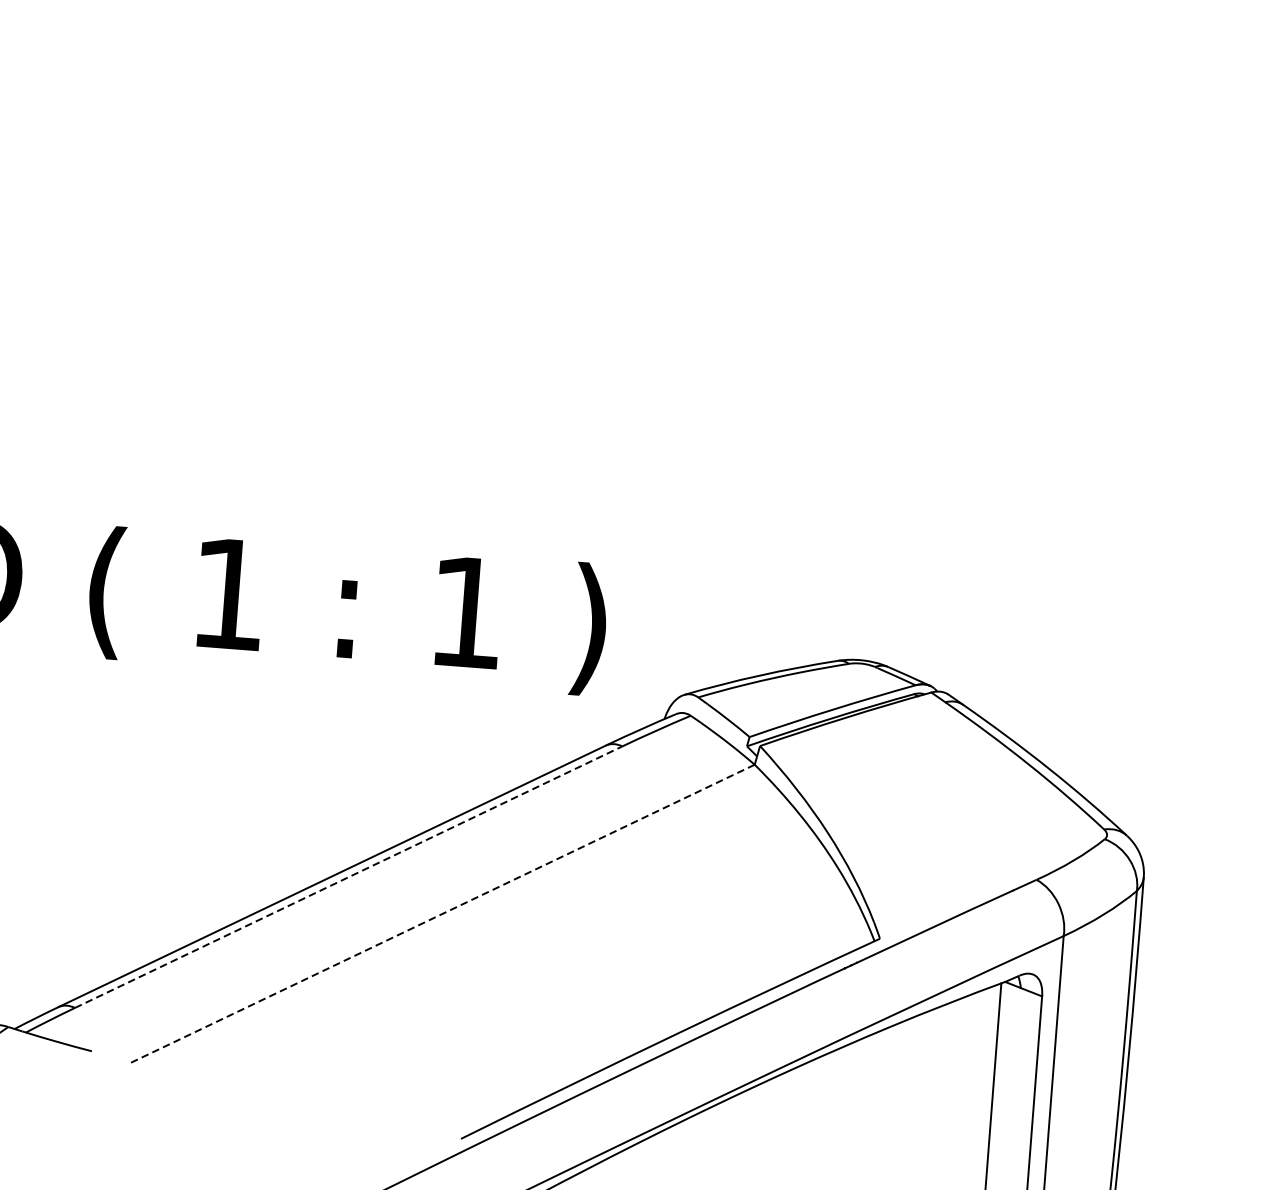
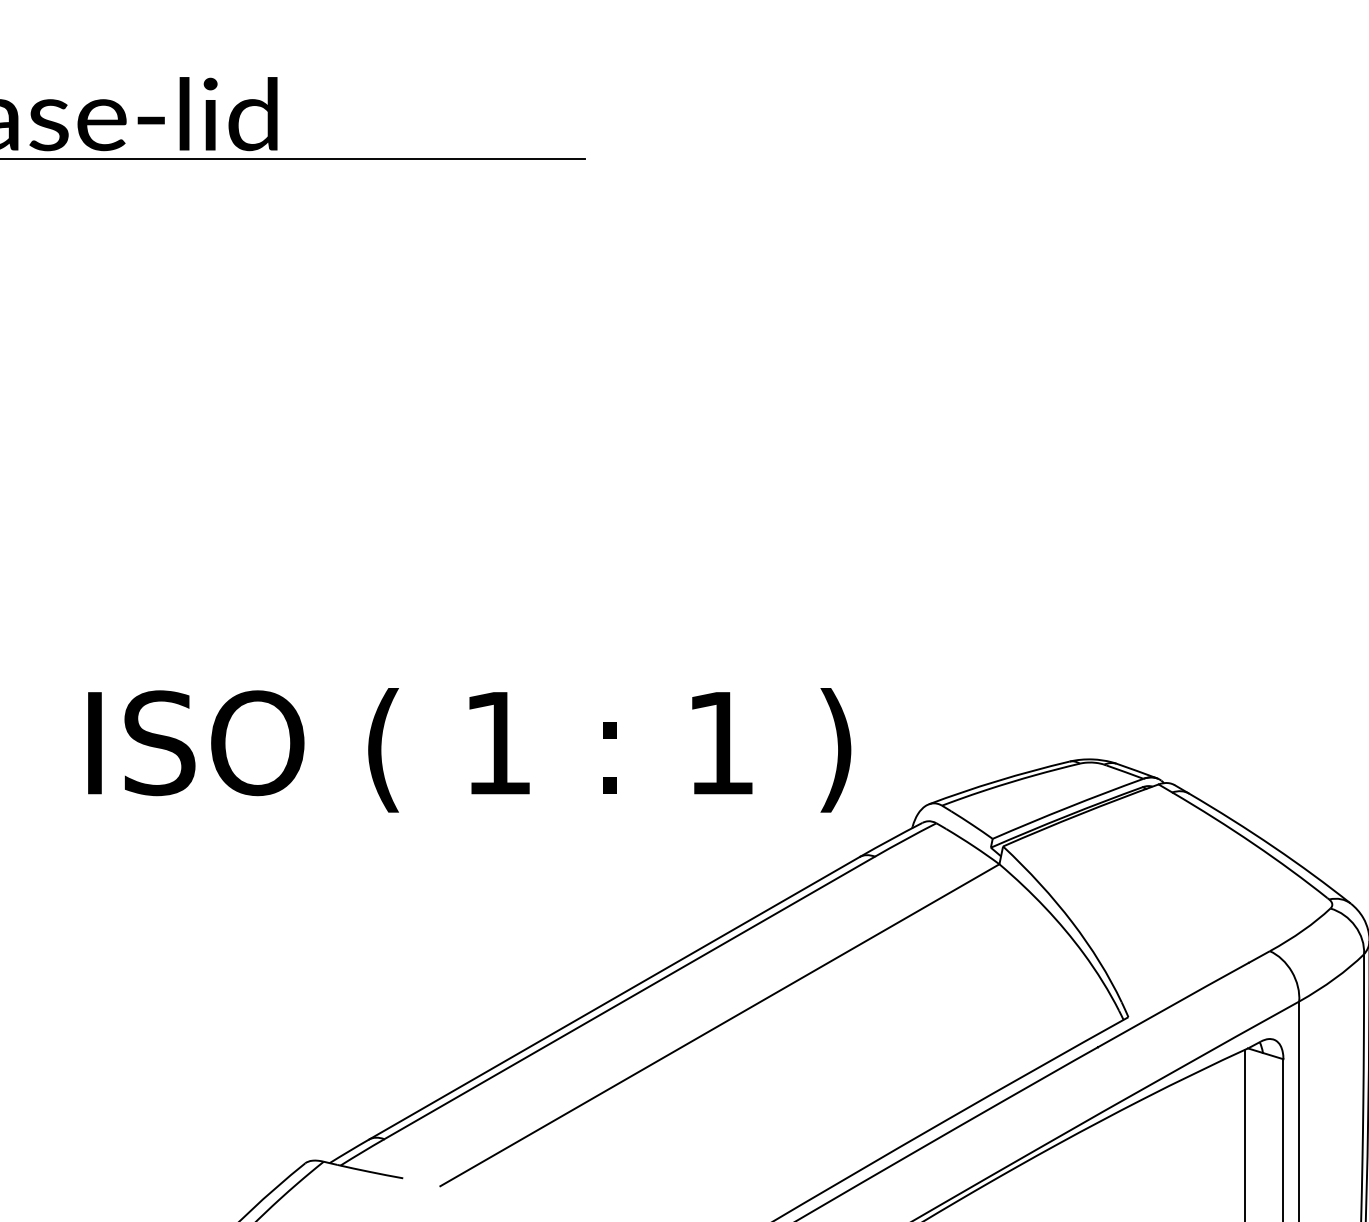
line: (349, 876) -> (630, 997), dashed -> solid
line: (442, 913) -> (719, 1025), dashed -> solid

